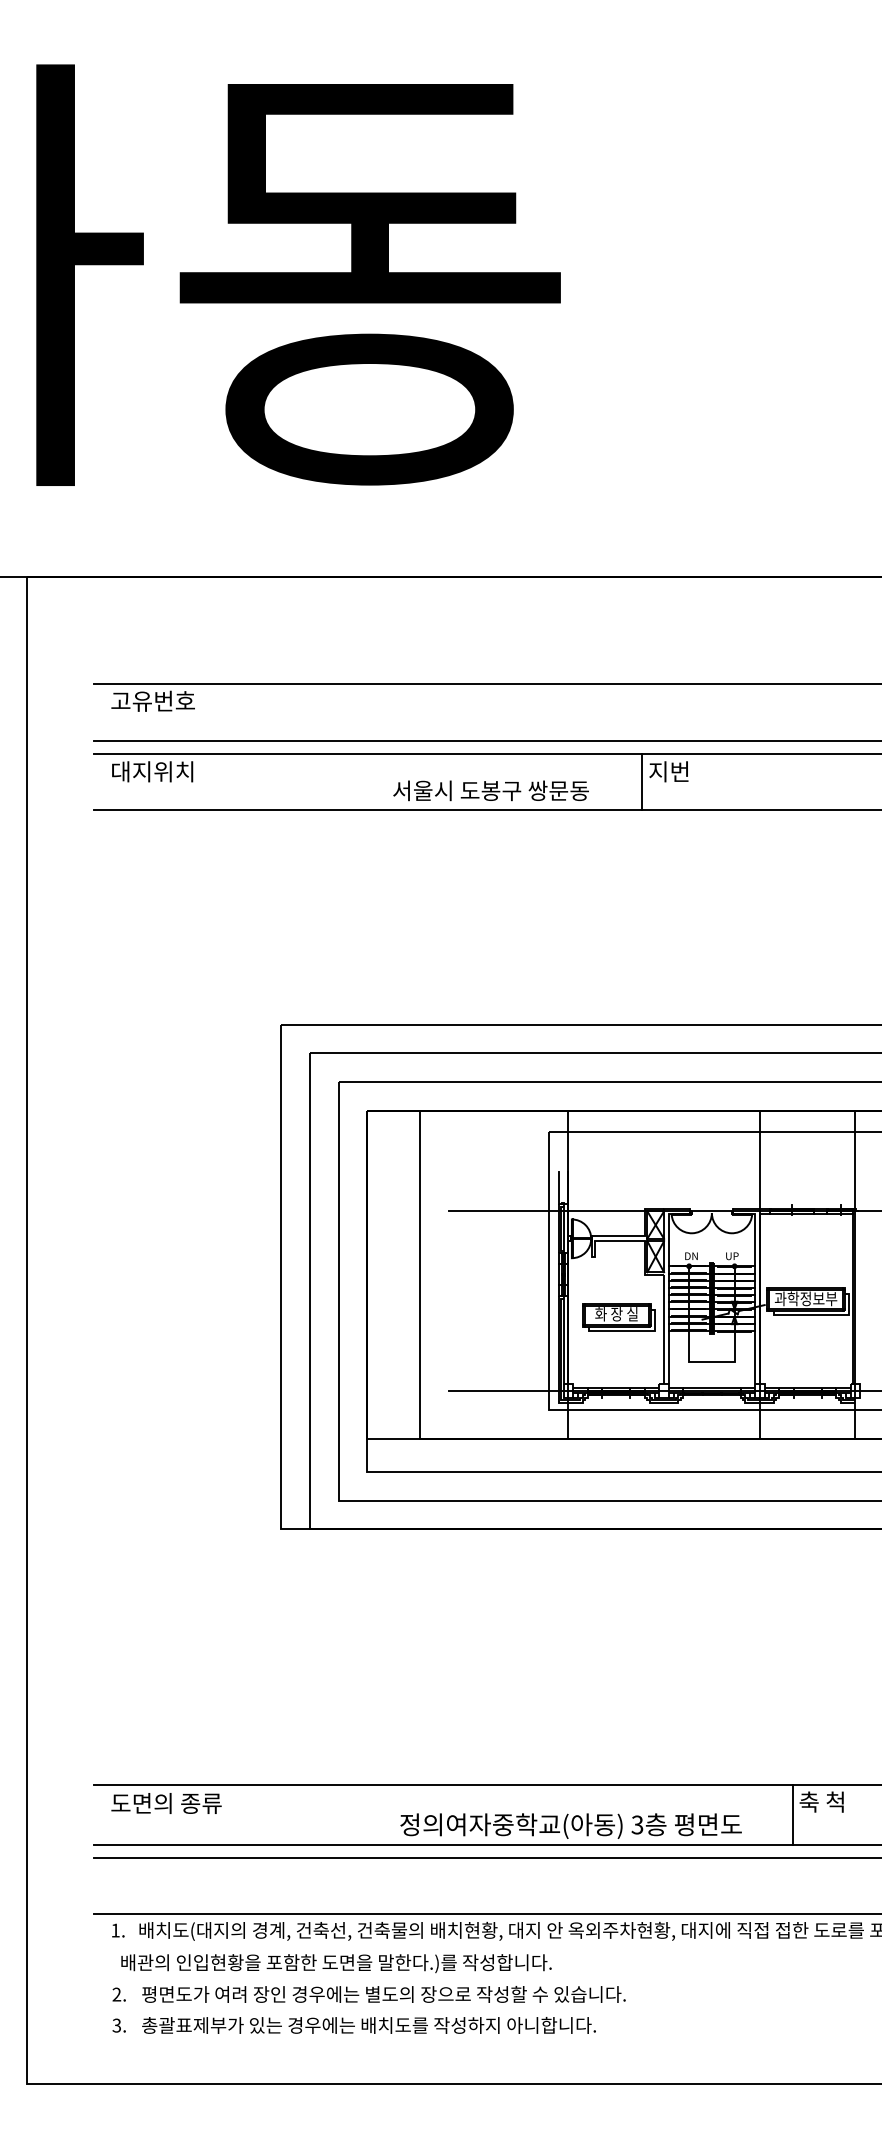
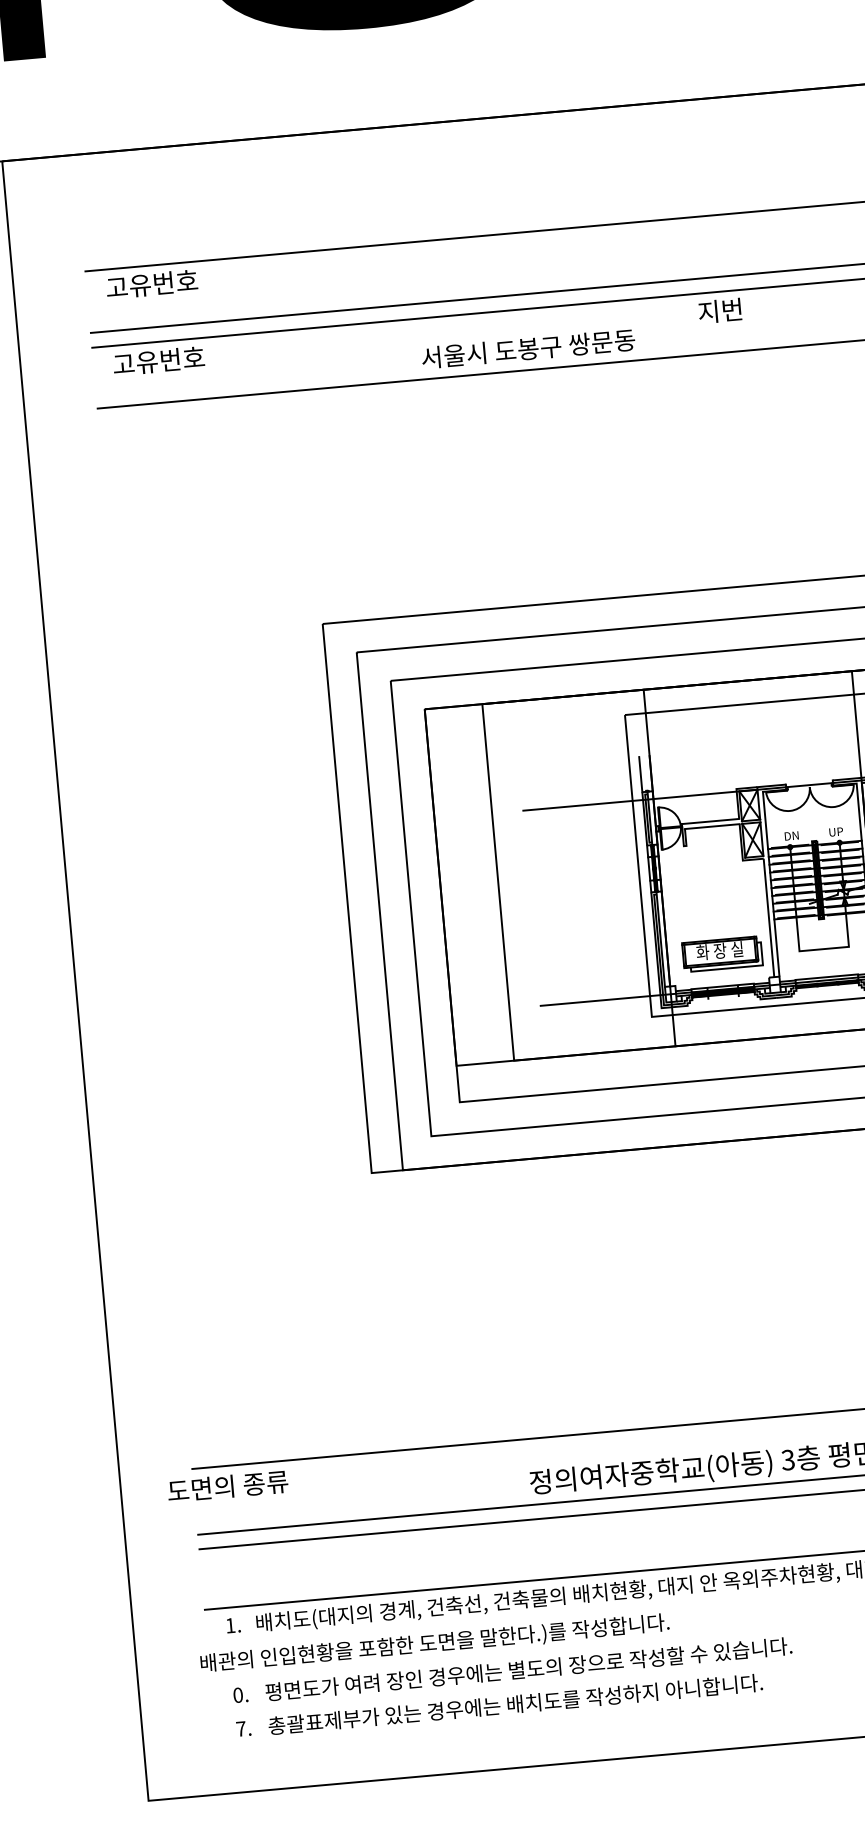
text: (152, 771) -> (158, 360), 대지위치 -> 고유번호
line: (642, 782) -> (692, 325), removed
part: (618, 1317) -> (722, 954), moved
text: (166, 1803) -> (227, 1486), moved
text: (336, 1963) -> (434, 1643), moved
text: (116, 1994) -> (237, 1695), 2. -> 0.
text: (116, 2025) -> (240, 1728), 3. -> 7.

